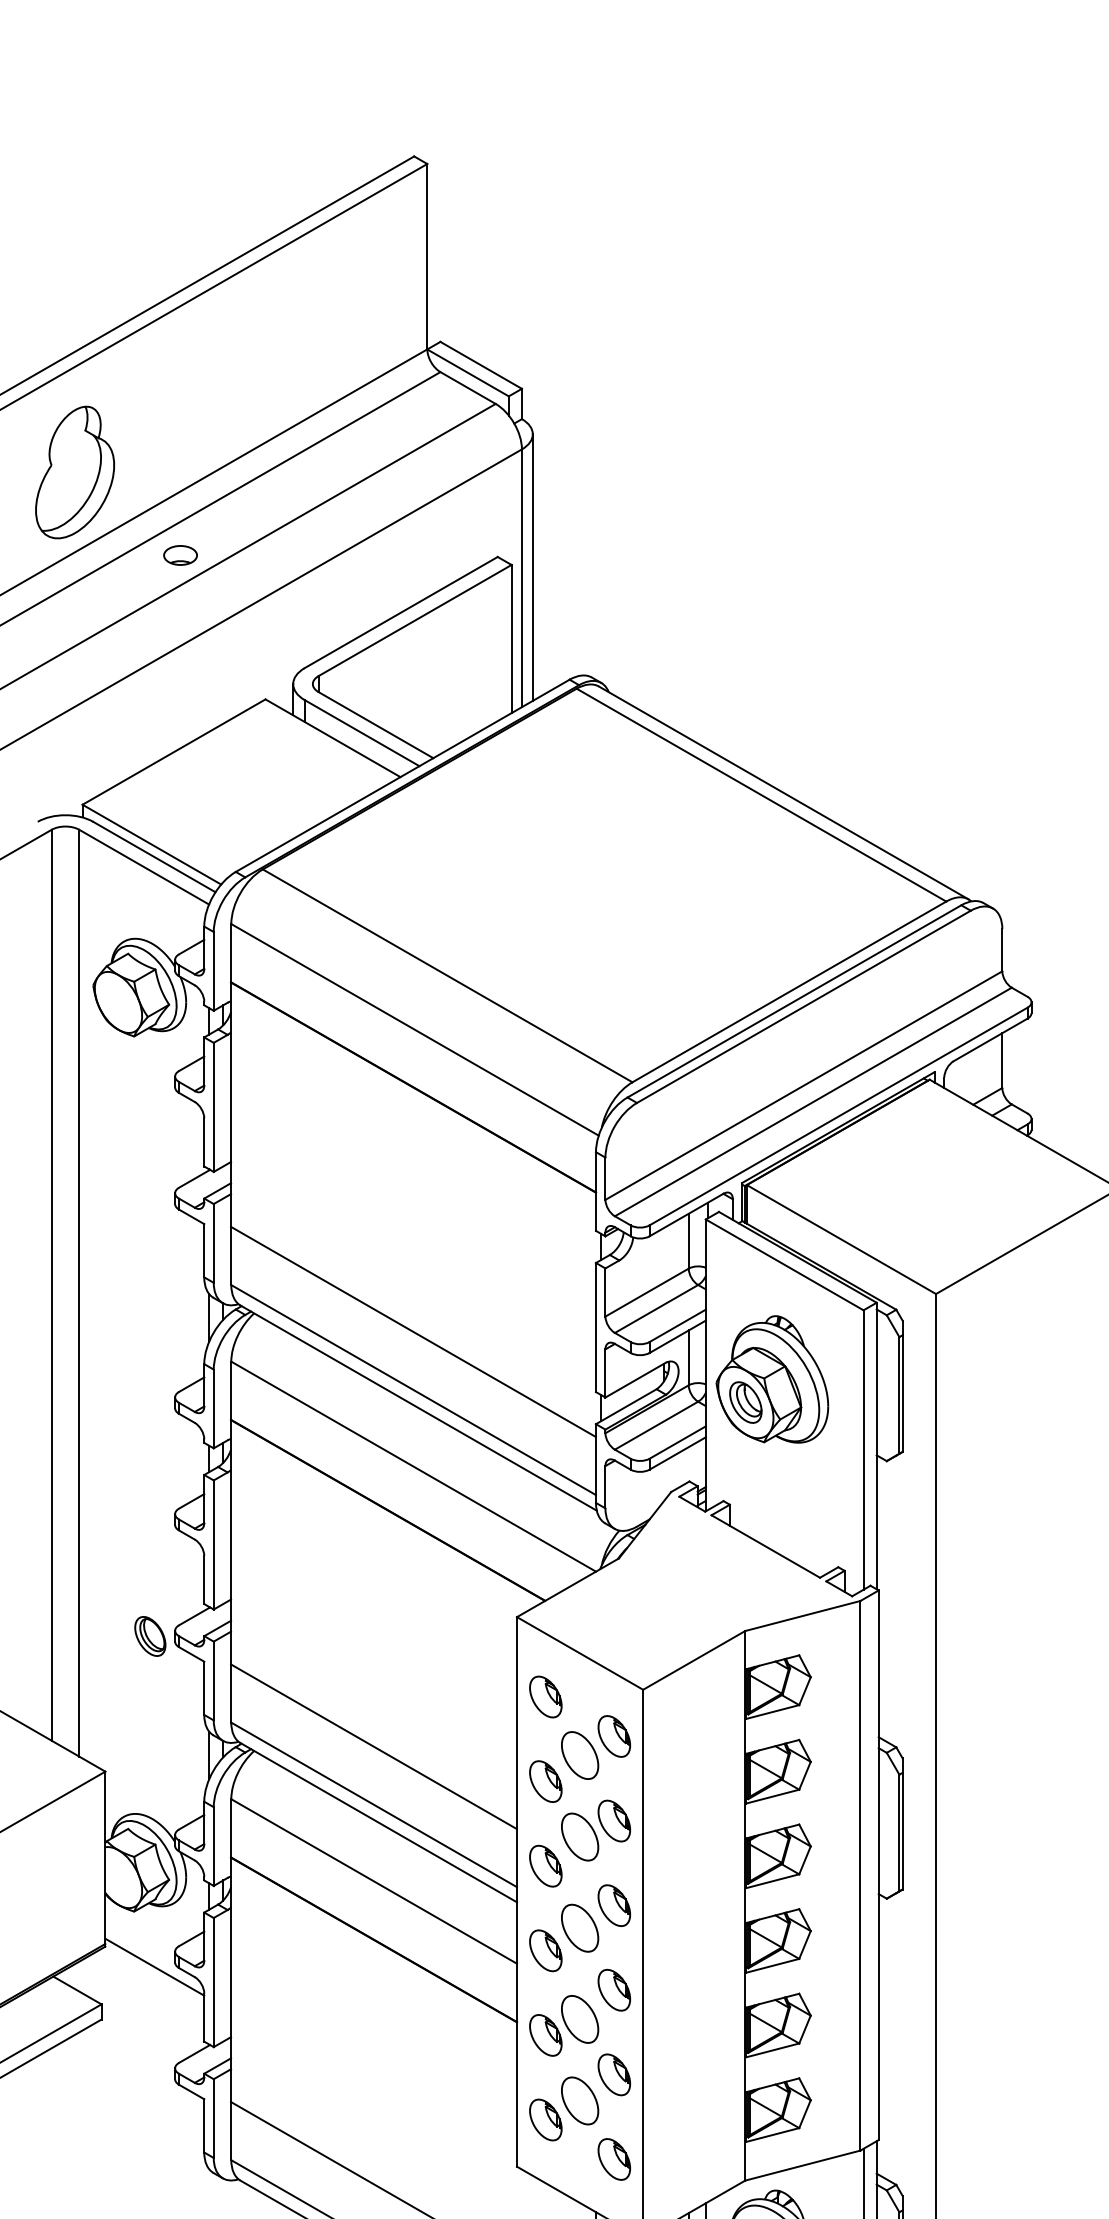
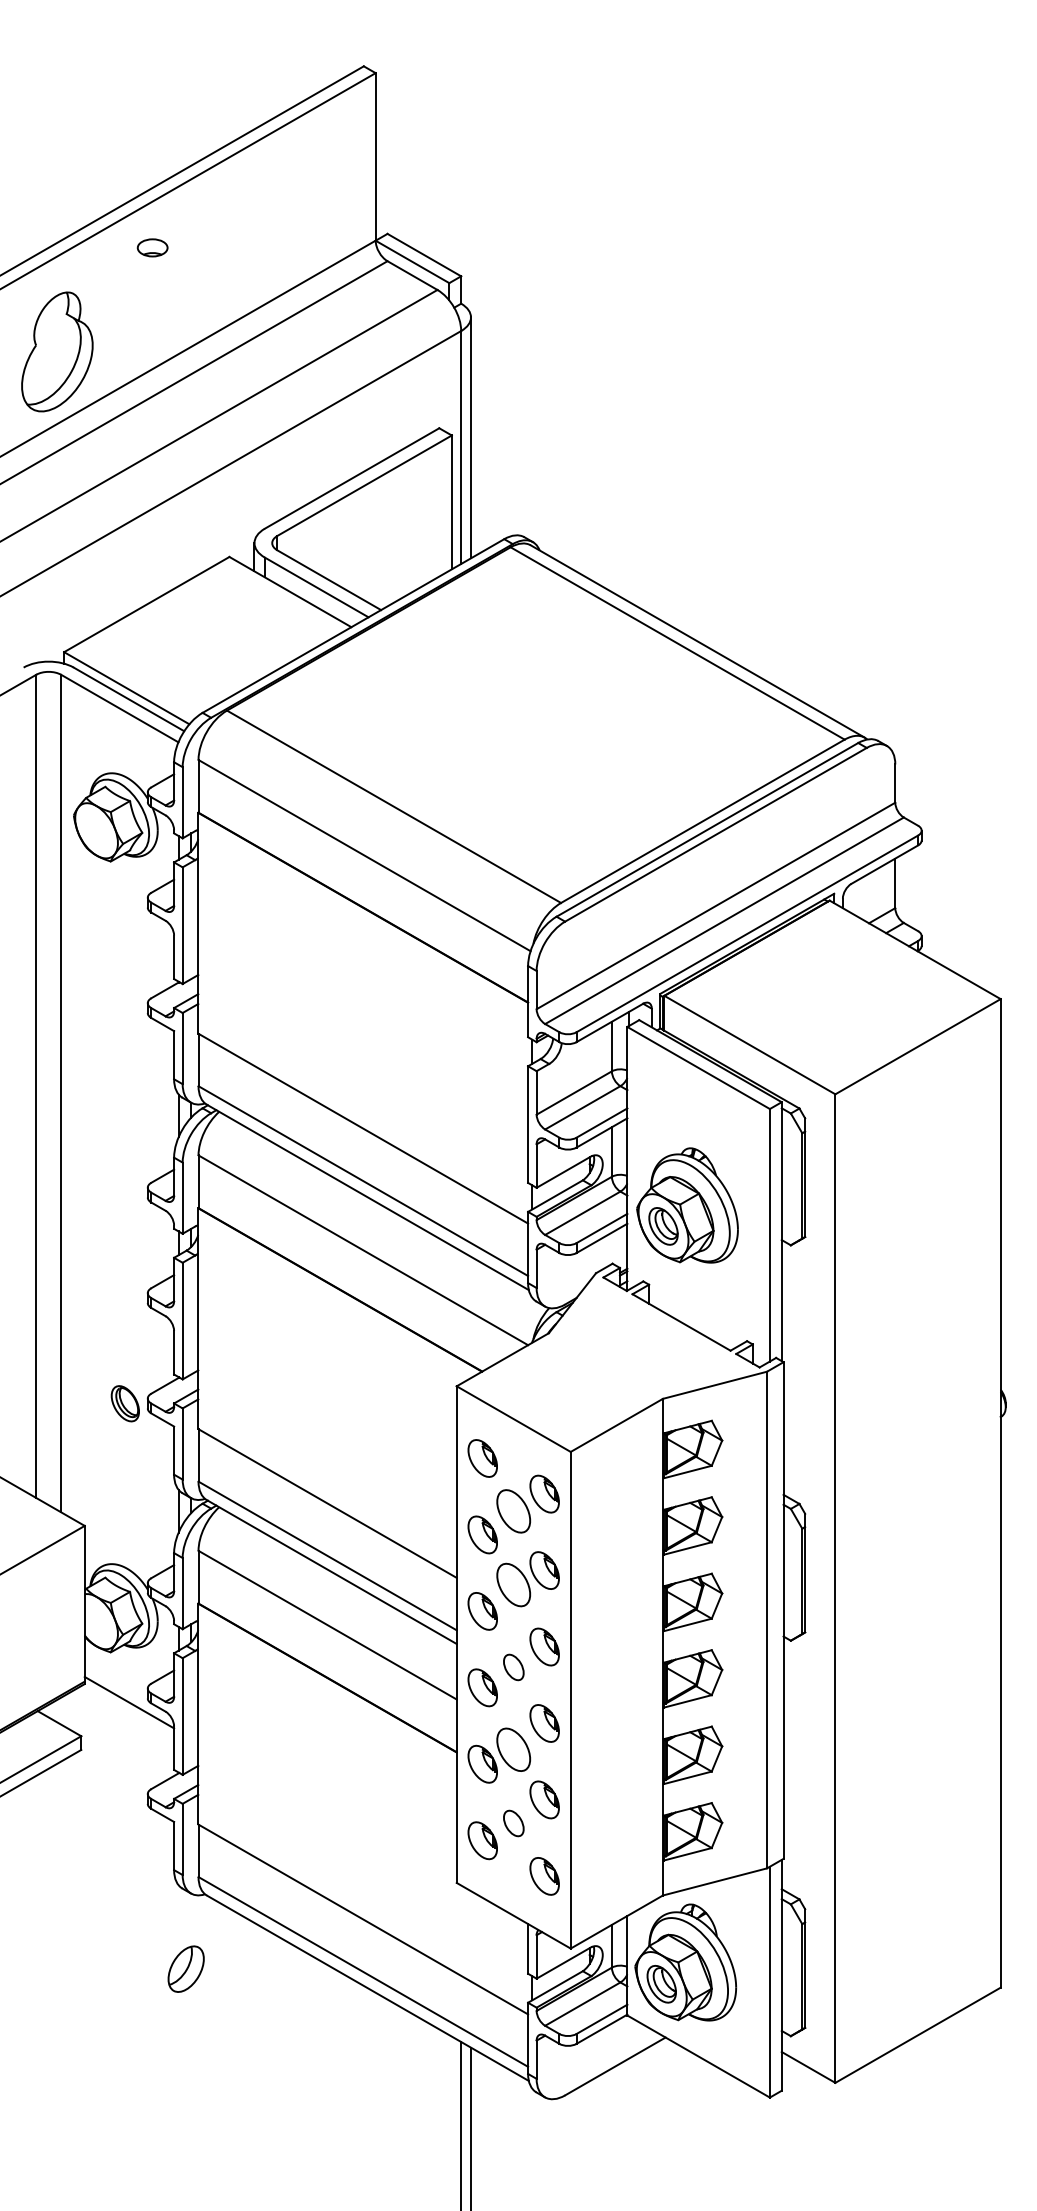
part: (180, 555) -> (152, 247), moved
part: (772, 1379) -> (687, 1205), moved
part: (579, 1928) -> (513, 1667), size x0.6
part: (579, 2100) -> (513, 1823), size x0.6

